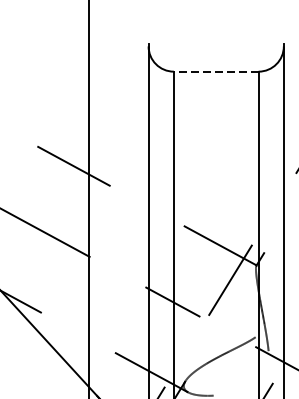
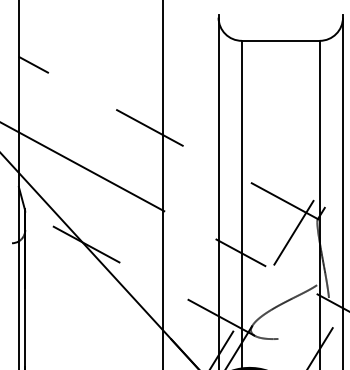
line: (215, 71) -> (280, 40), dashed -> solid

